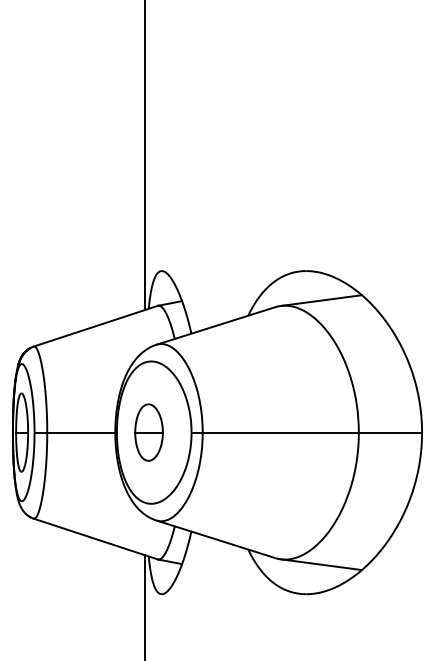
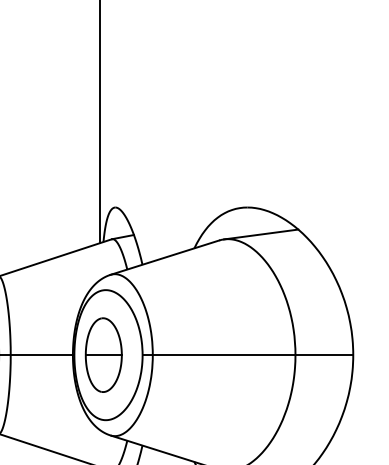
part: (148, 432) -> (103, 355), size x1.43

